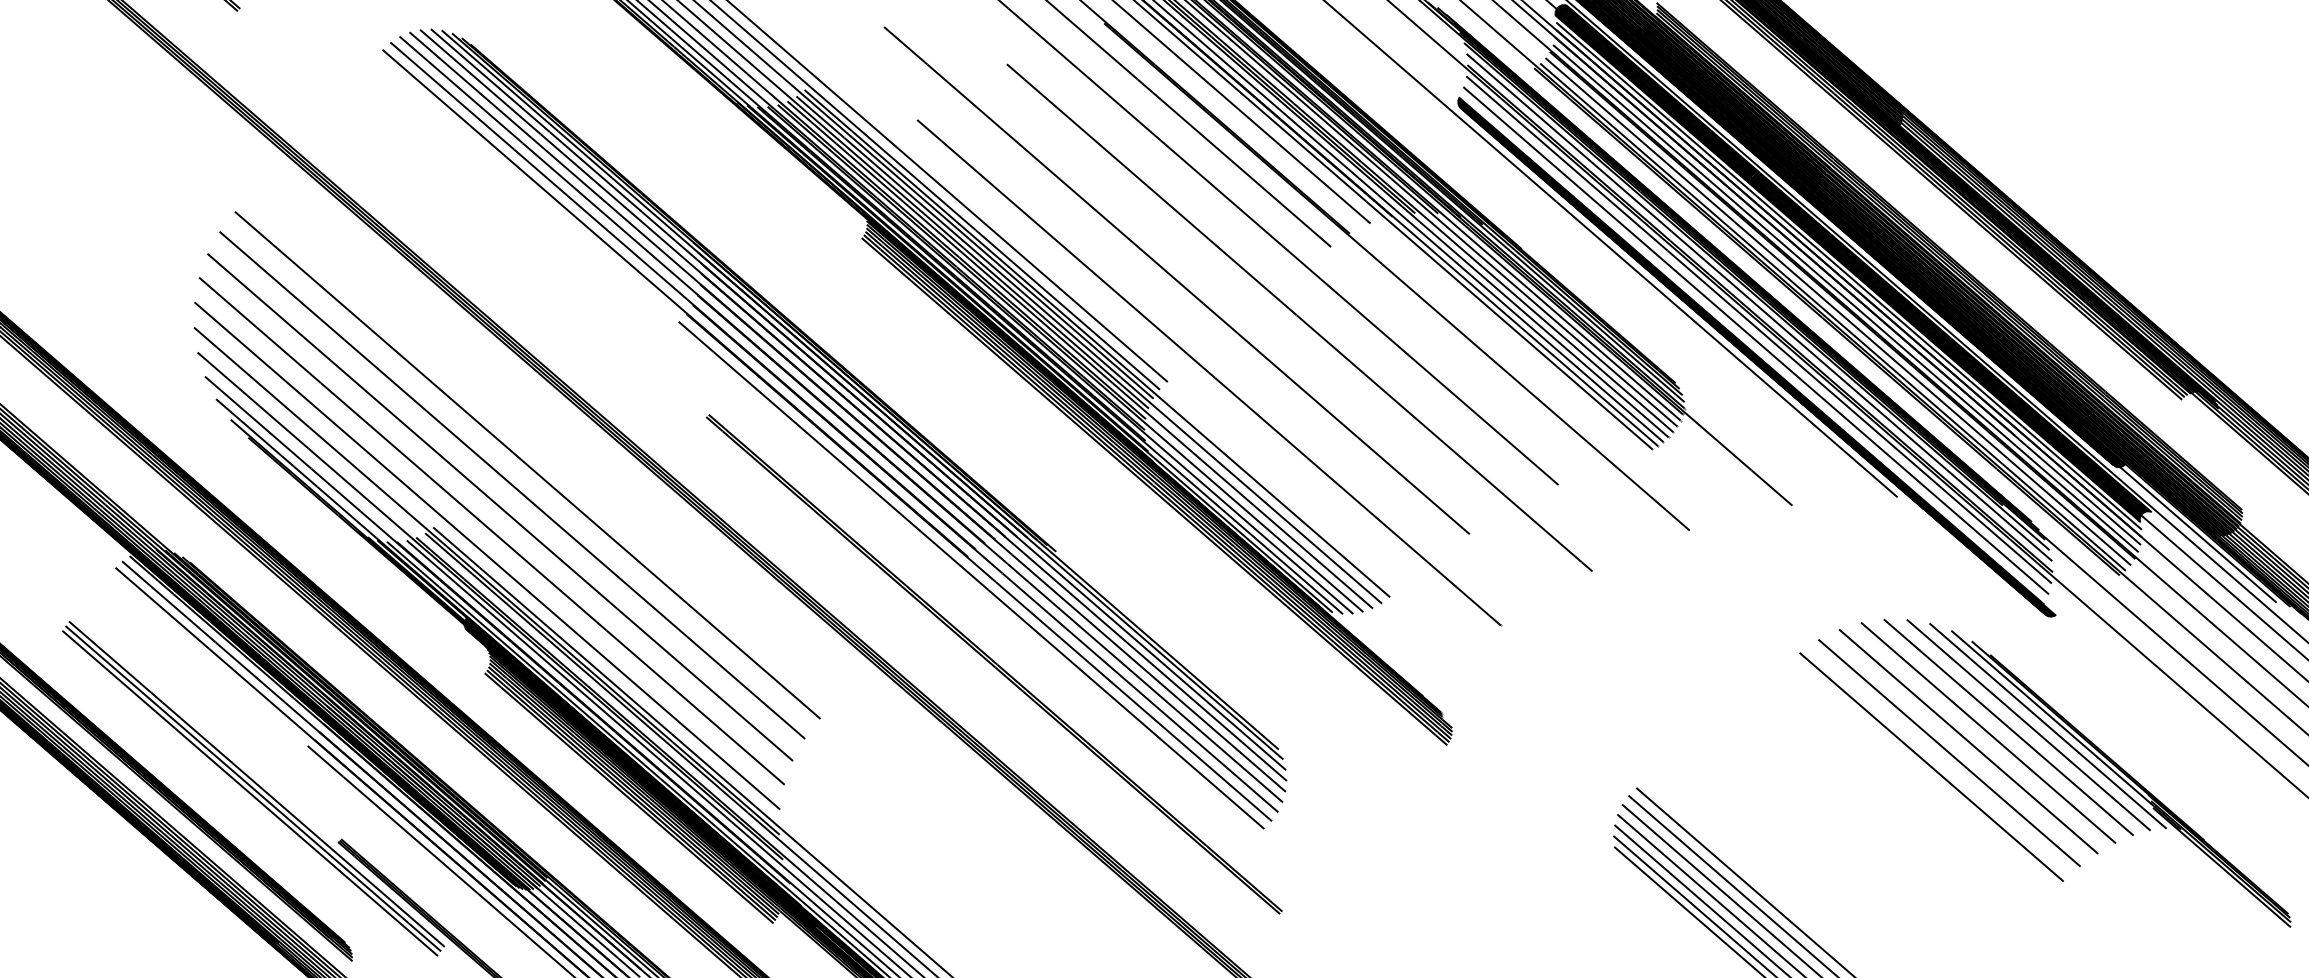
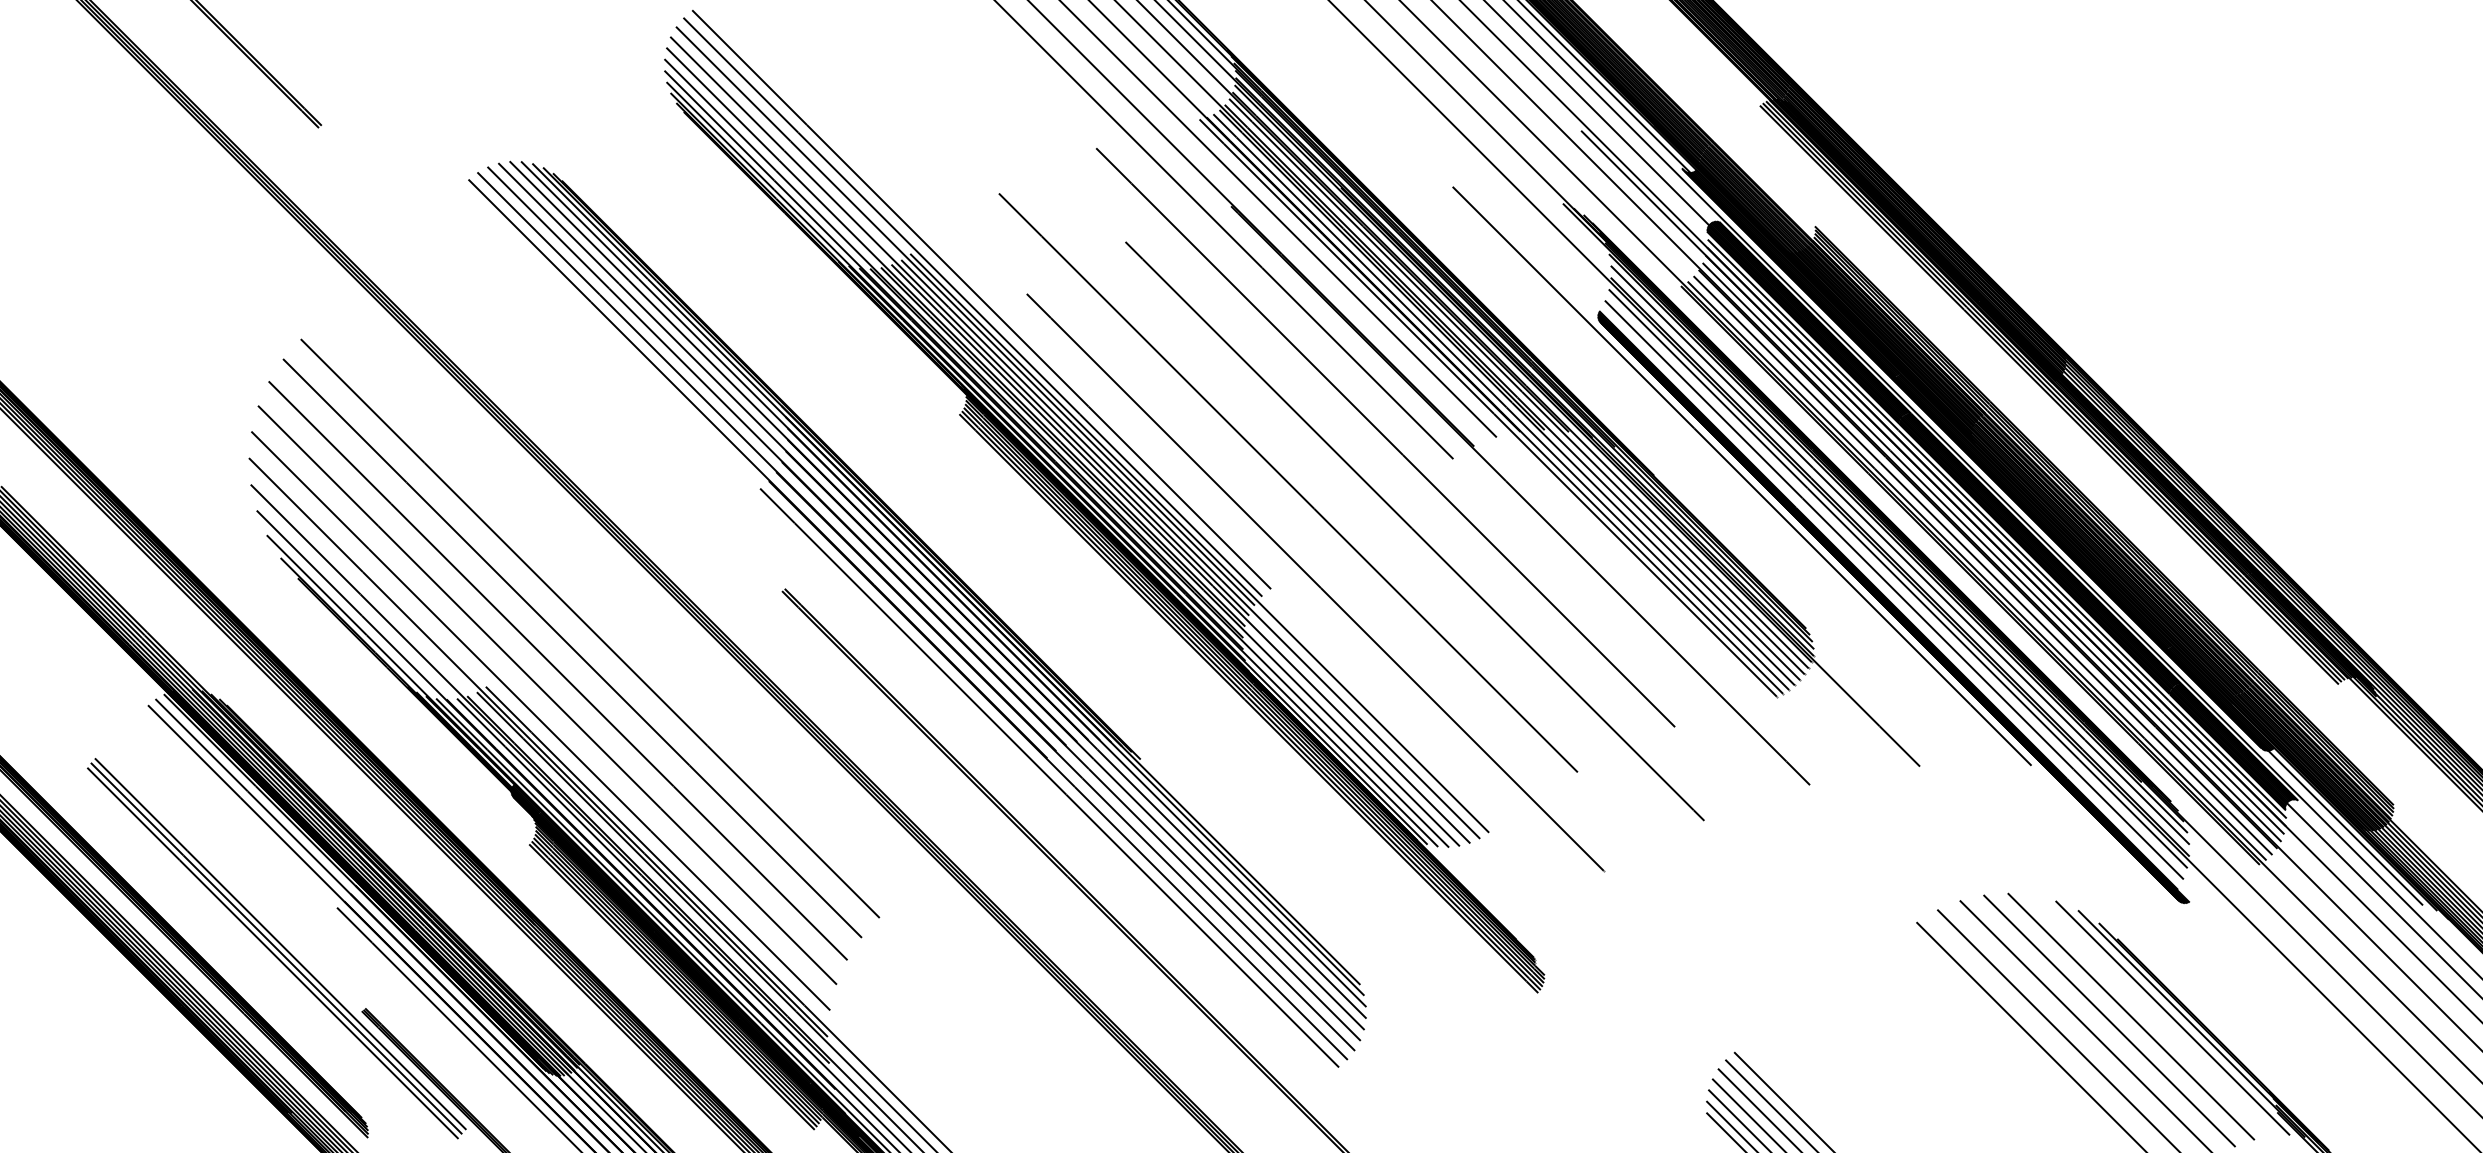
line: (2028, 724) -> (2152, 1015), removed

